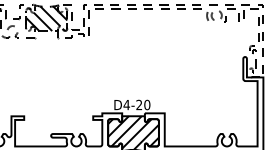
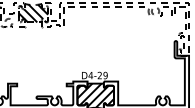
text: (147, 105) -> (105, 75), D4-20 -> D4-29

